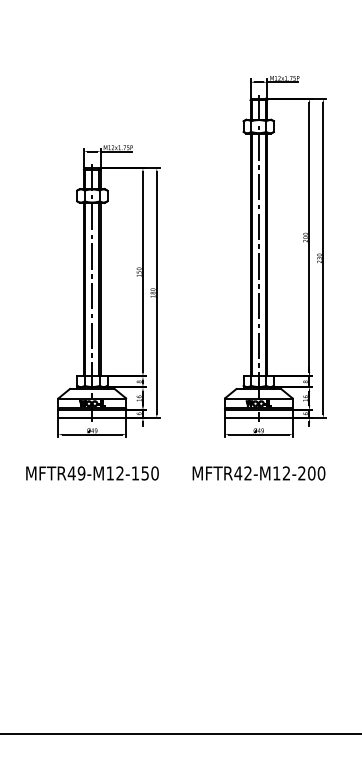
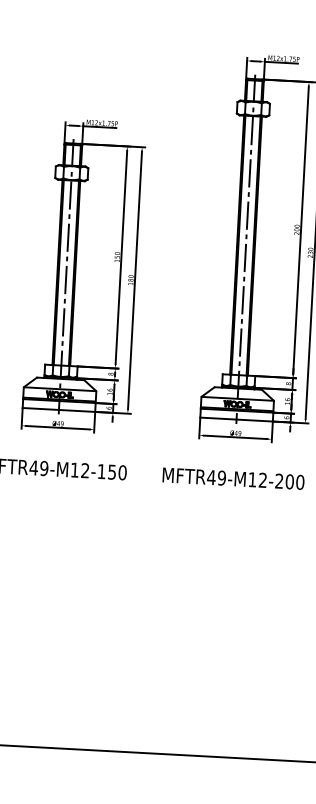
text: (247, 473) -> (221, 478), MFTR42-M12-200 -> MFTR49-M12-200

